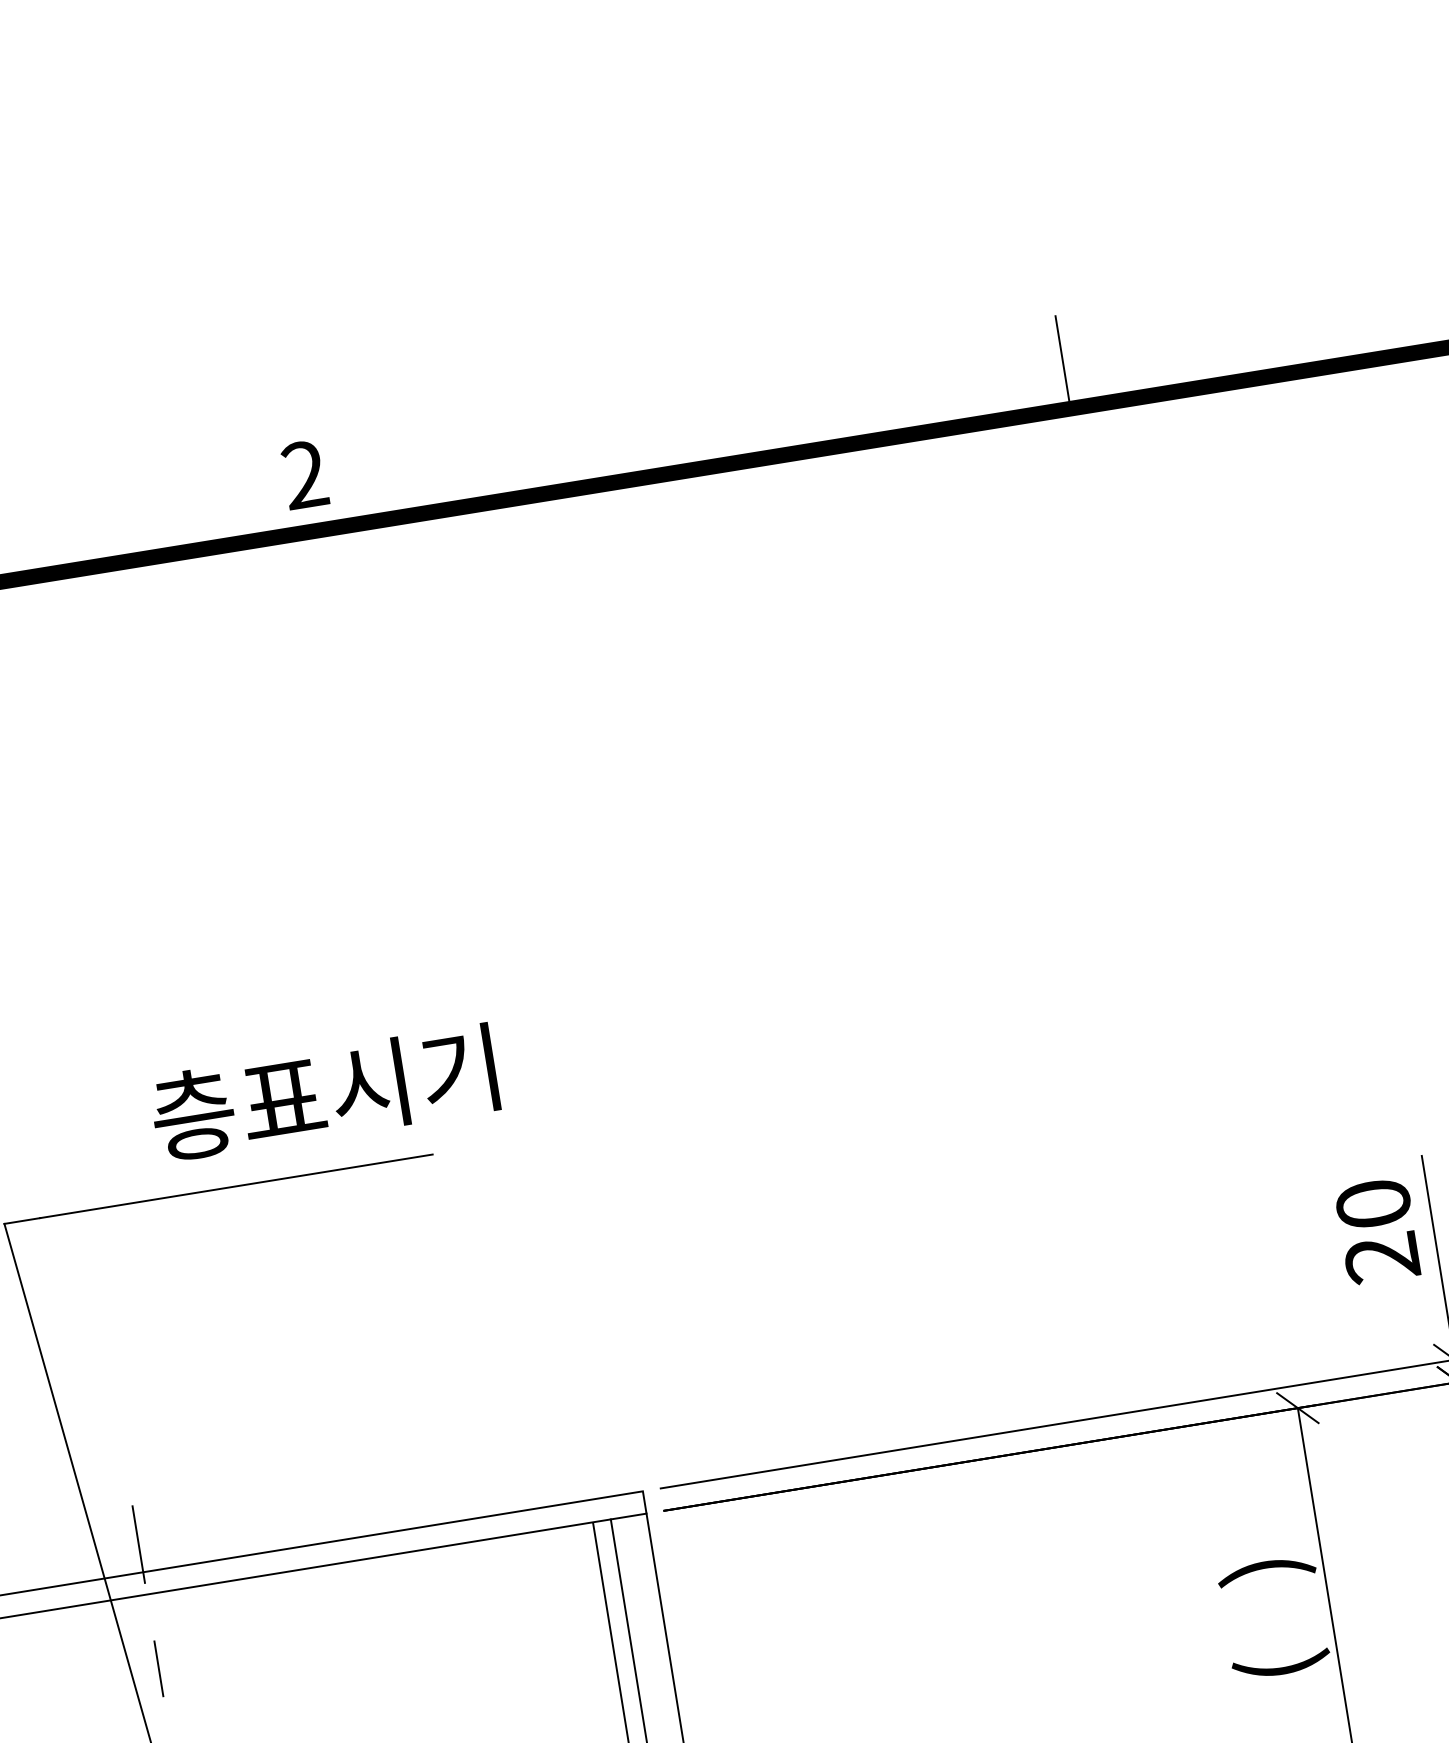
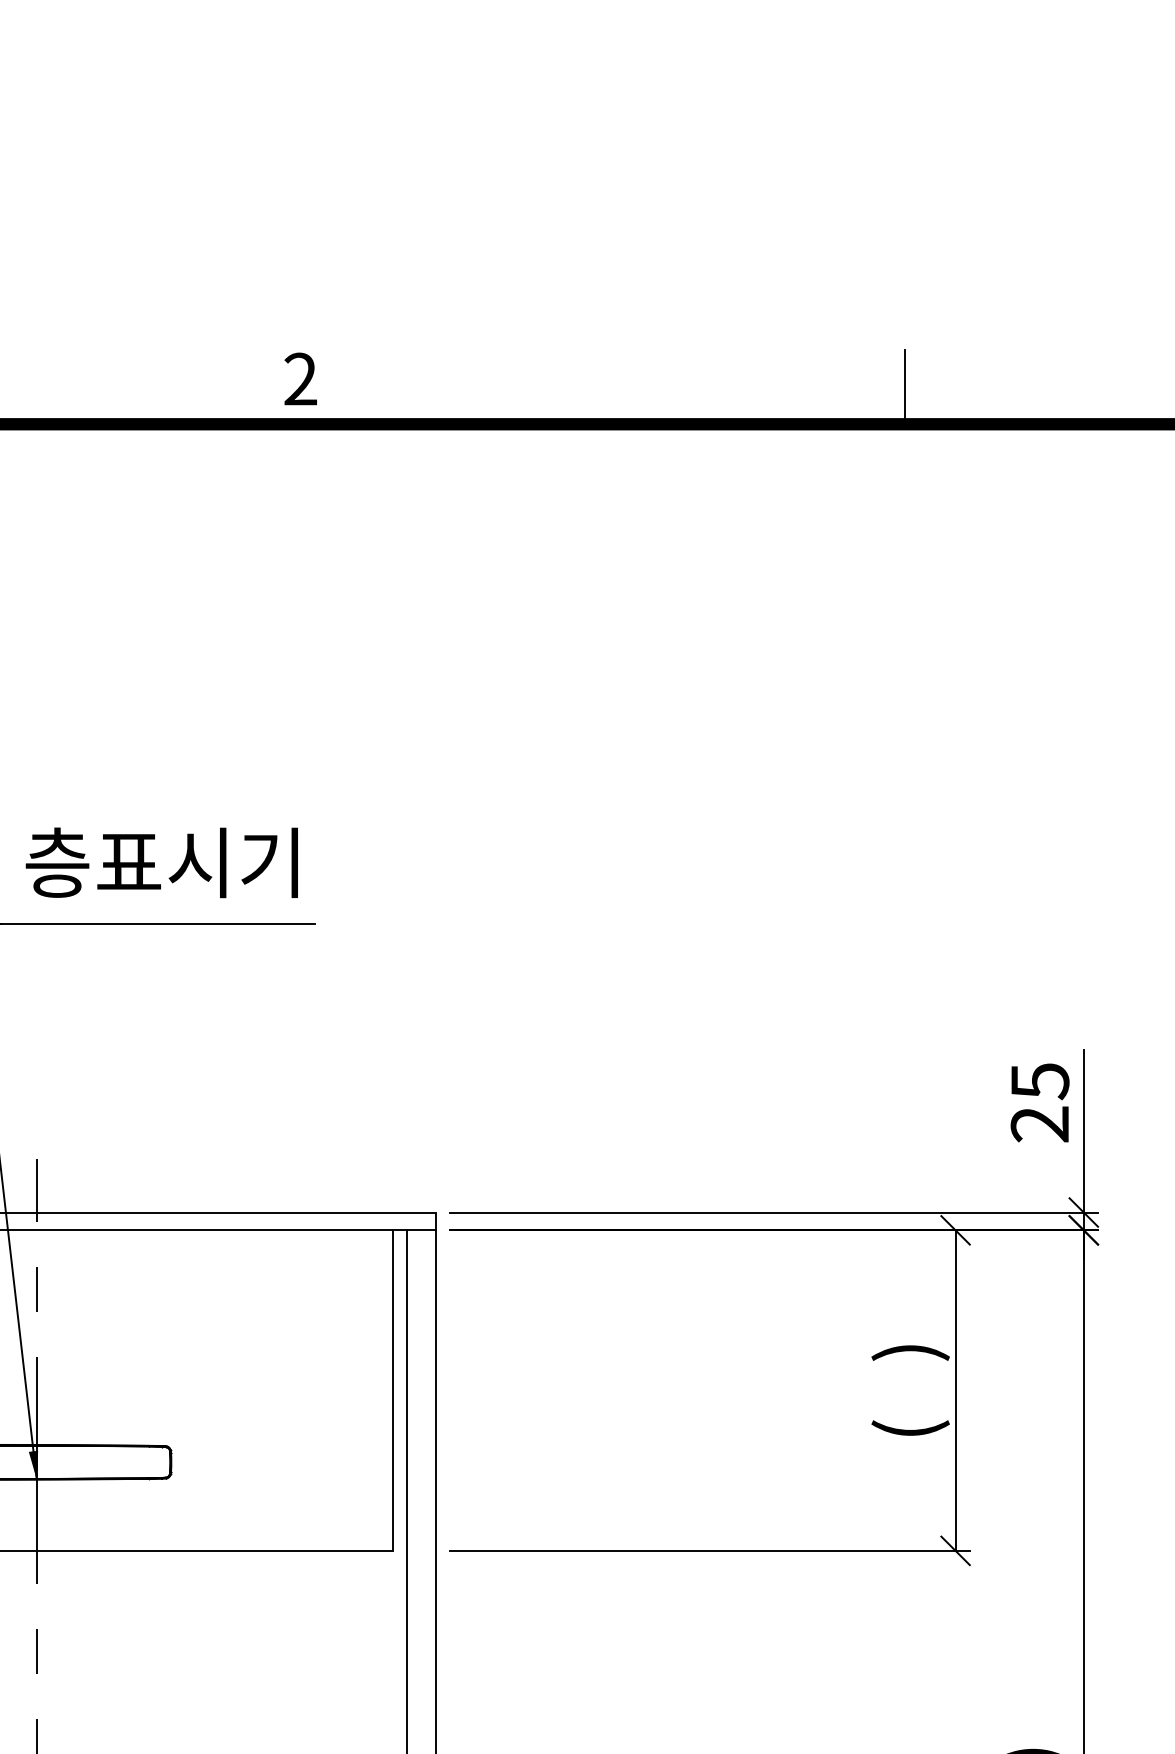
text: (323, 1093) -> (161, 862), moved
text: (1372, 1204) -> (1039, 1081), 20 -> 25

